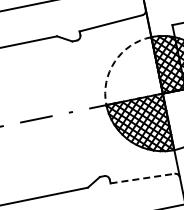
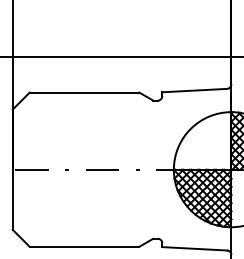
arc: (114, 62) -> (190, 129), dashed -> solid
line: (143, 178) -> (195, 248), dashed -> solid

